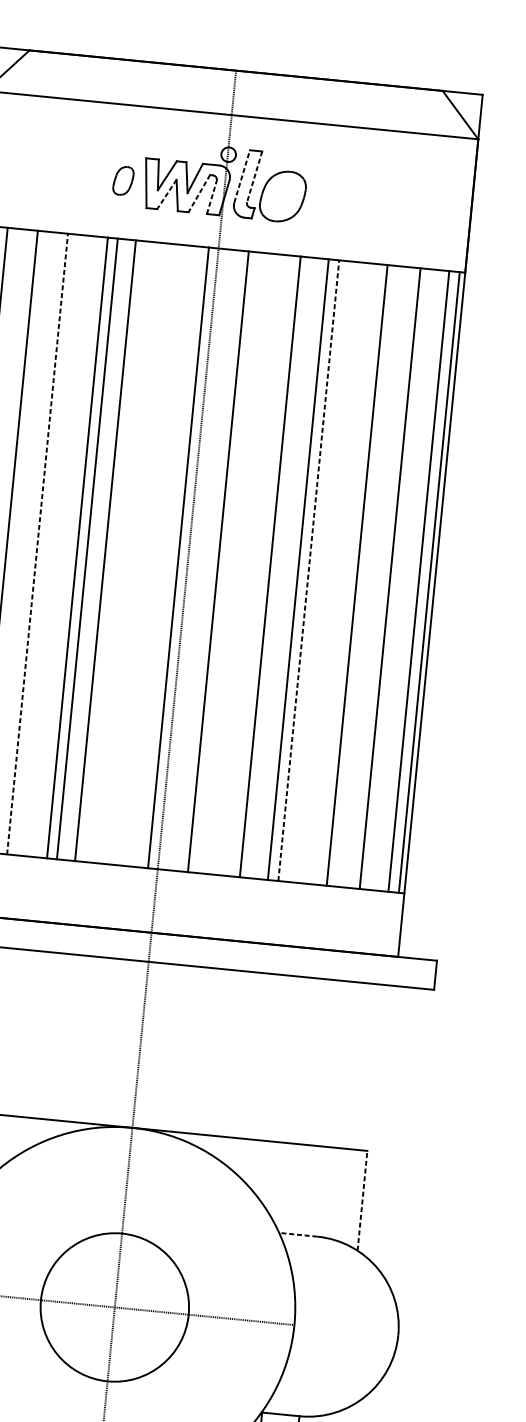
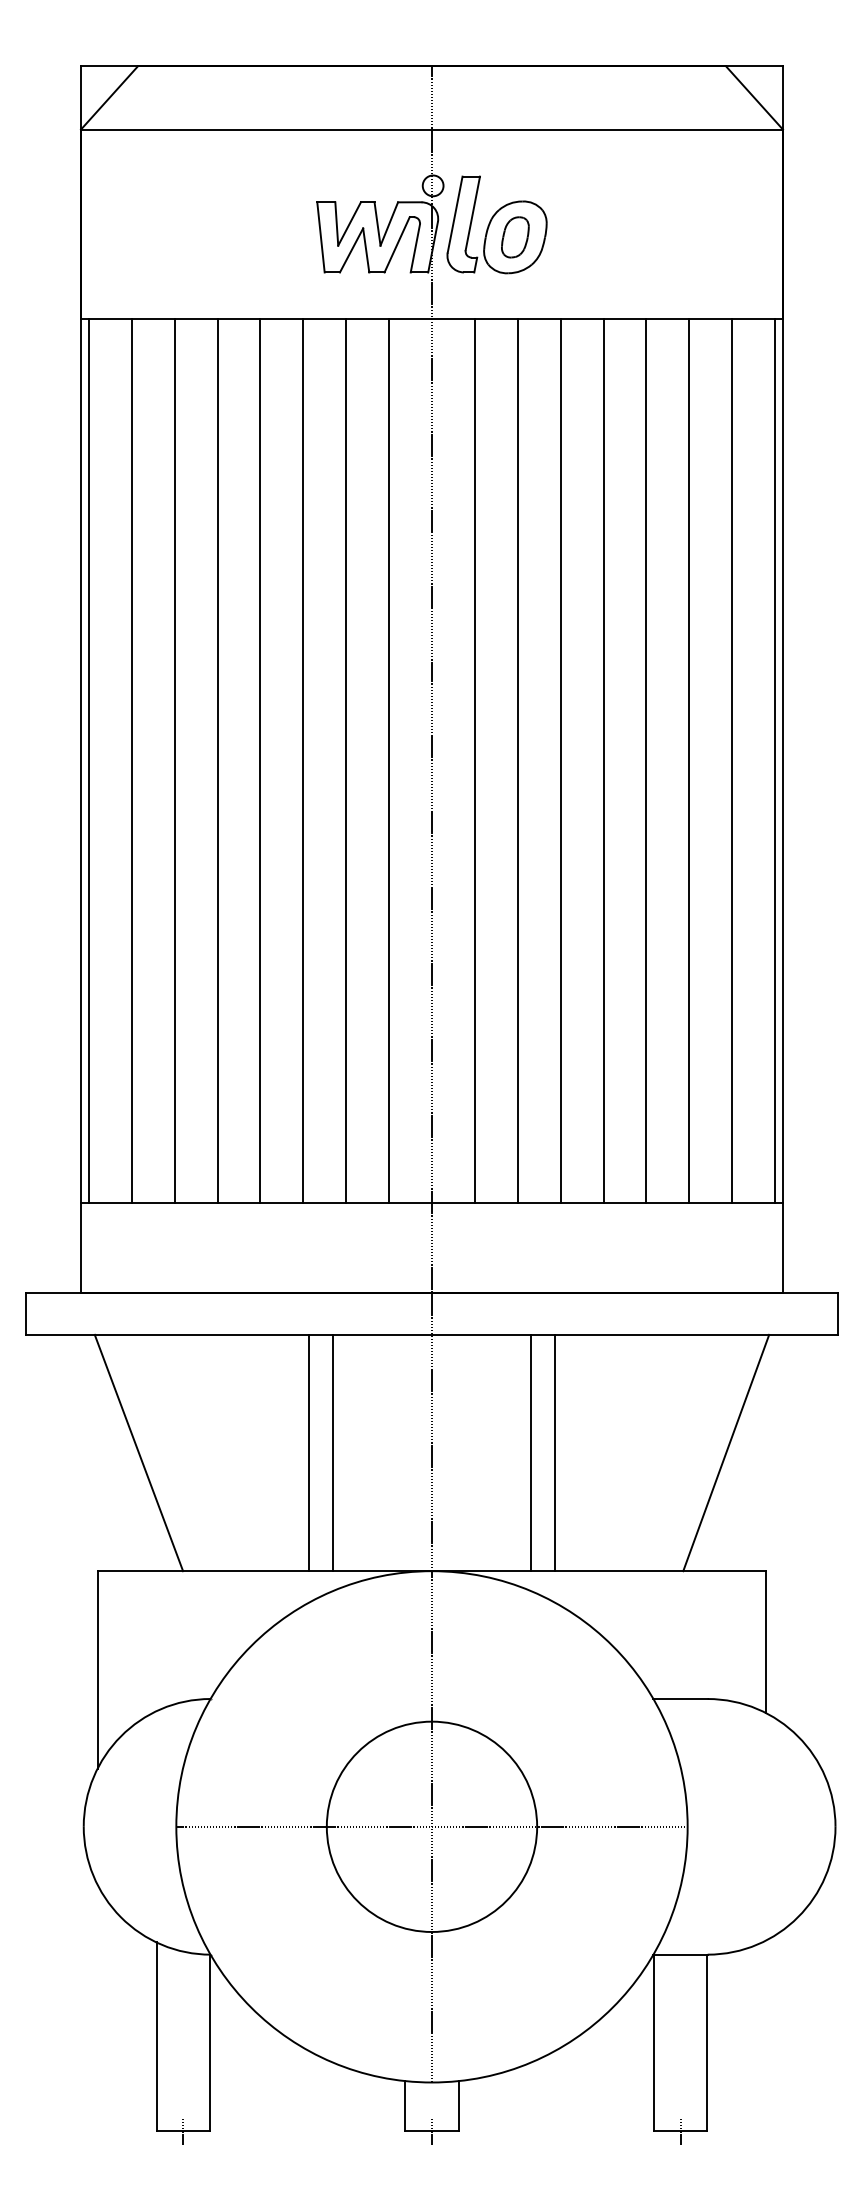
line: (242, 176) -> (455, 214), dashed -> solid
line: (254, 176) -> (472, 213), dashed -> solid
part: (123, 181) -> (515, 237), moved
line: (166, 194) -> (351, 250), dashed -> solid
line: (198, 194) -> (396, 245), dashed -> solid
line: (211, 197) -> (415, 248), dashed -> solid
line: (37, 544) -> (217, 761), dashed -> solid
line: (77, 548) -> (303, 761), moved
line: (87, 549) -> (260, 761), moved
line: (105, 550) -> (346, 761), moved
line: (178, 558) -> (389, 761), moved
line: (270, 567) -> (517, 761), moved
line: (298, 569) -> (560, 761), moved
line: (308, 570) -> (603, 761), dashed -> solid
line: (357, 575) -> (646, 761), moved
line: (390, 578) -> (689, 761), moved
line: (419, 581) -> (732, 761), moved
line: (54, 1036) -> (309, 1452), added
line: (71, 1037) -> (333, 1452), added
line: (209, 1051) -> (530, 1452), added
line: (226, 1052) -> (554, 1452), added
line: (347, 1064) -> (726, 1452), added
line: (362, 1200) -> (766, 1641), dashed -> solid
line: (298, 1235) -> (680, 1699), dashed -> solid

